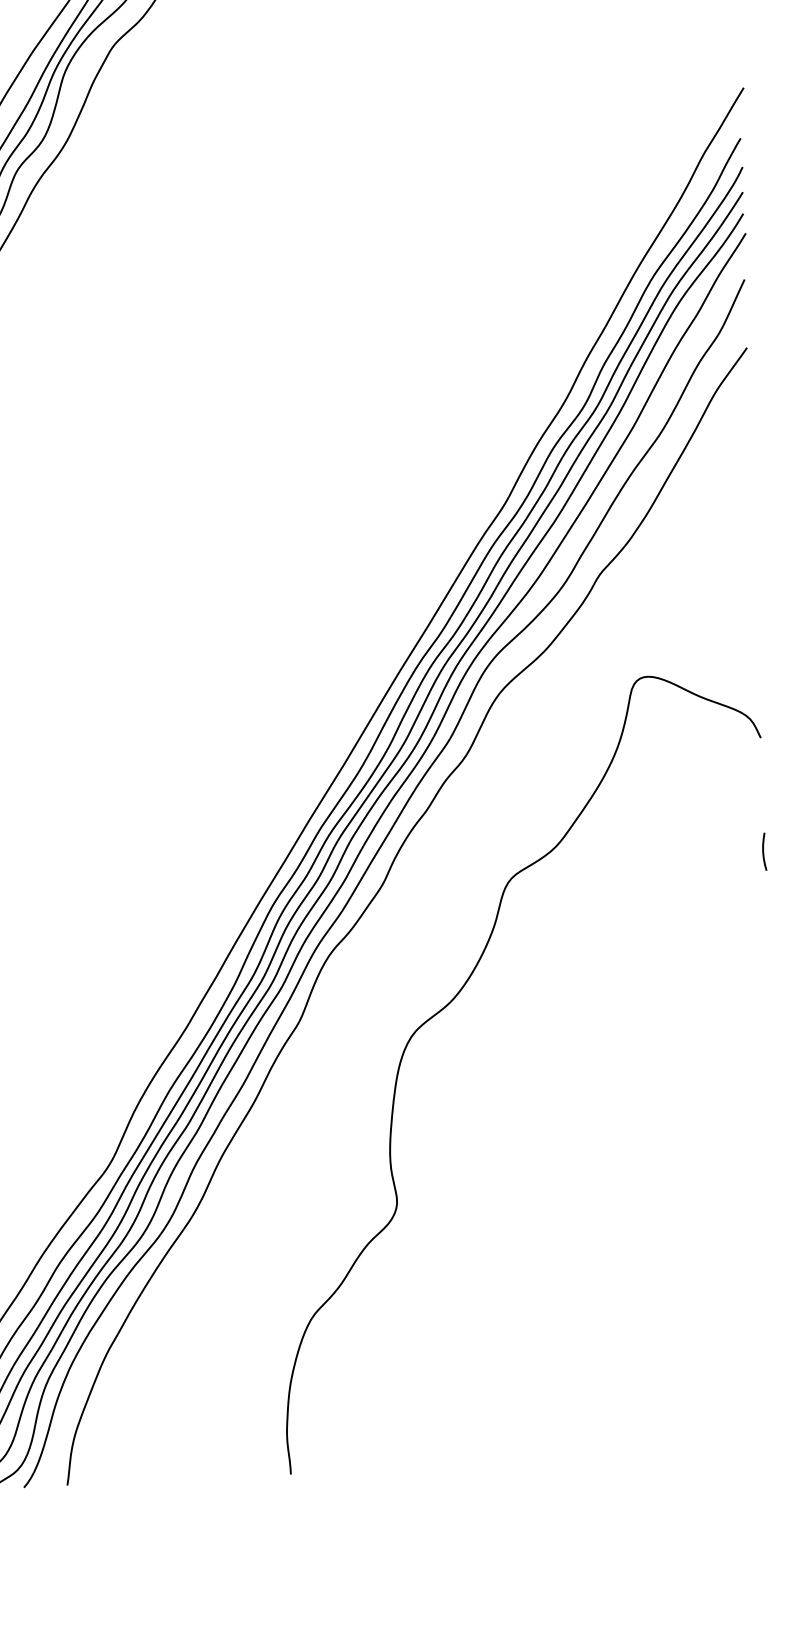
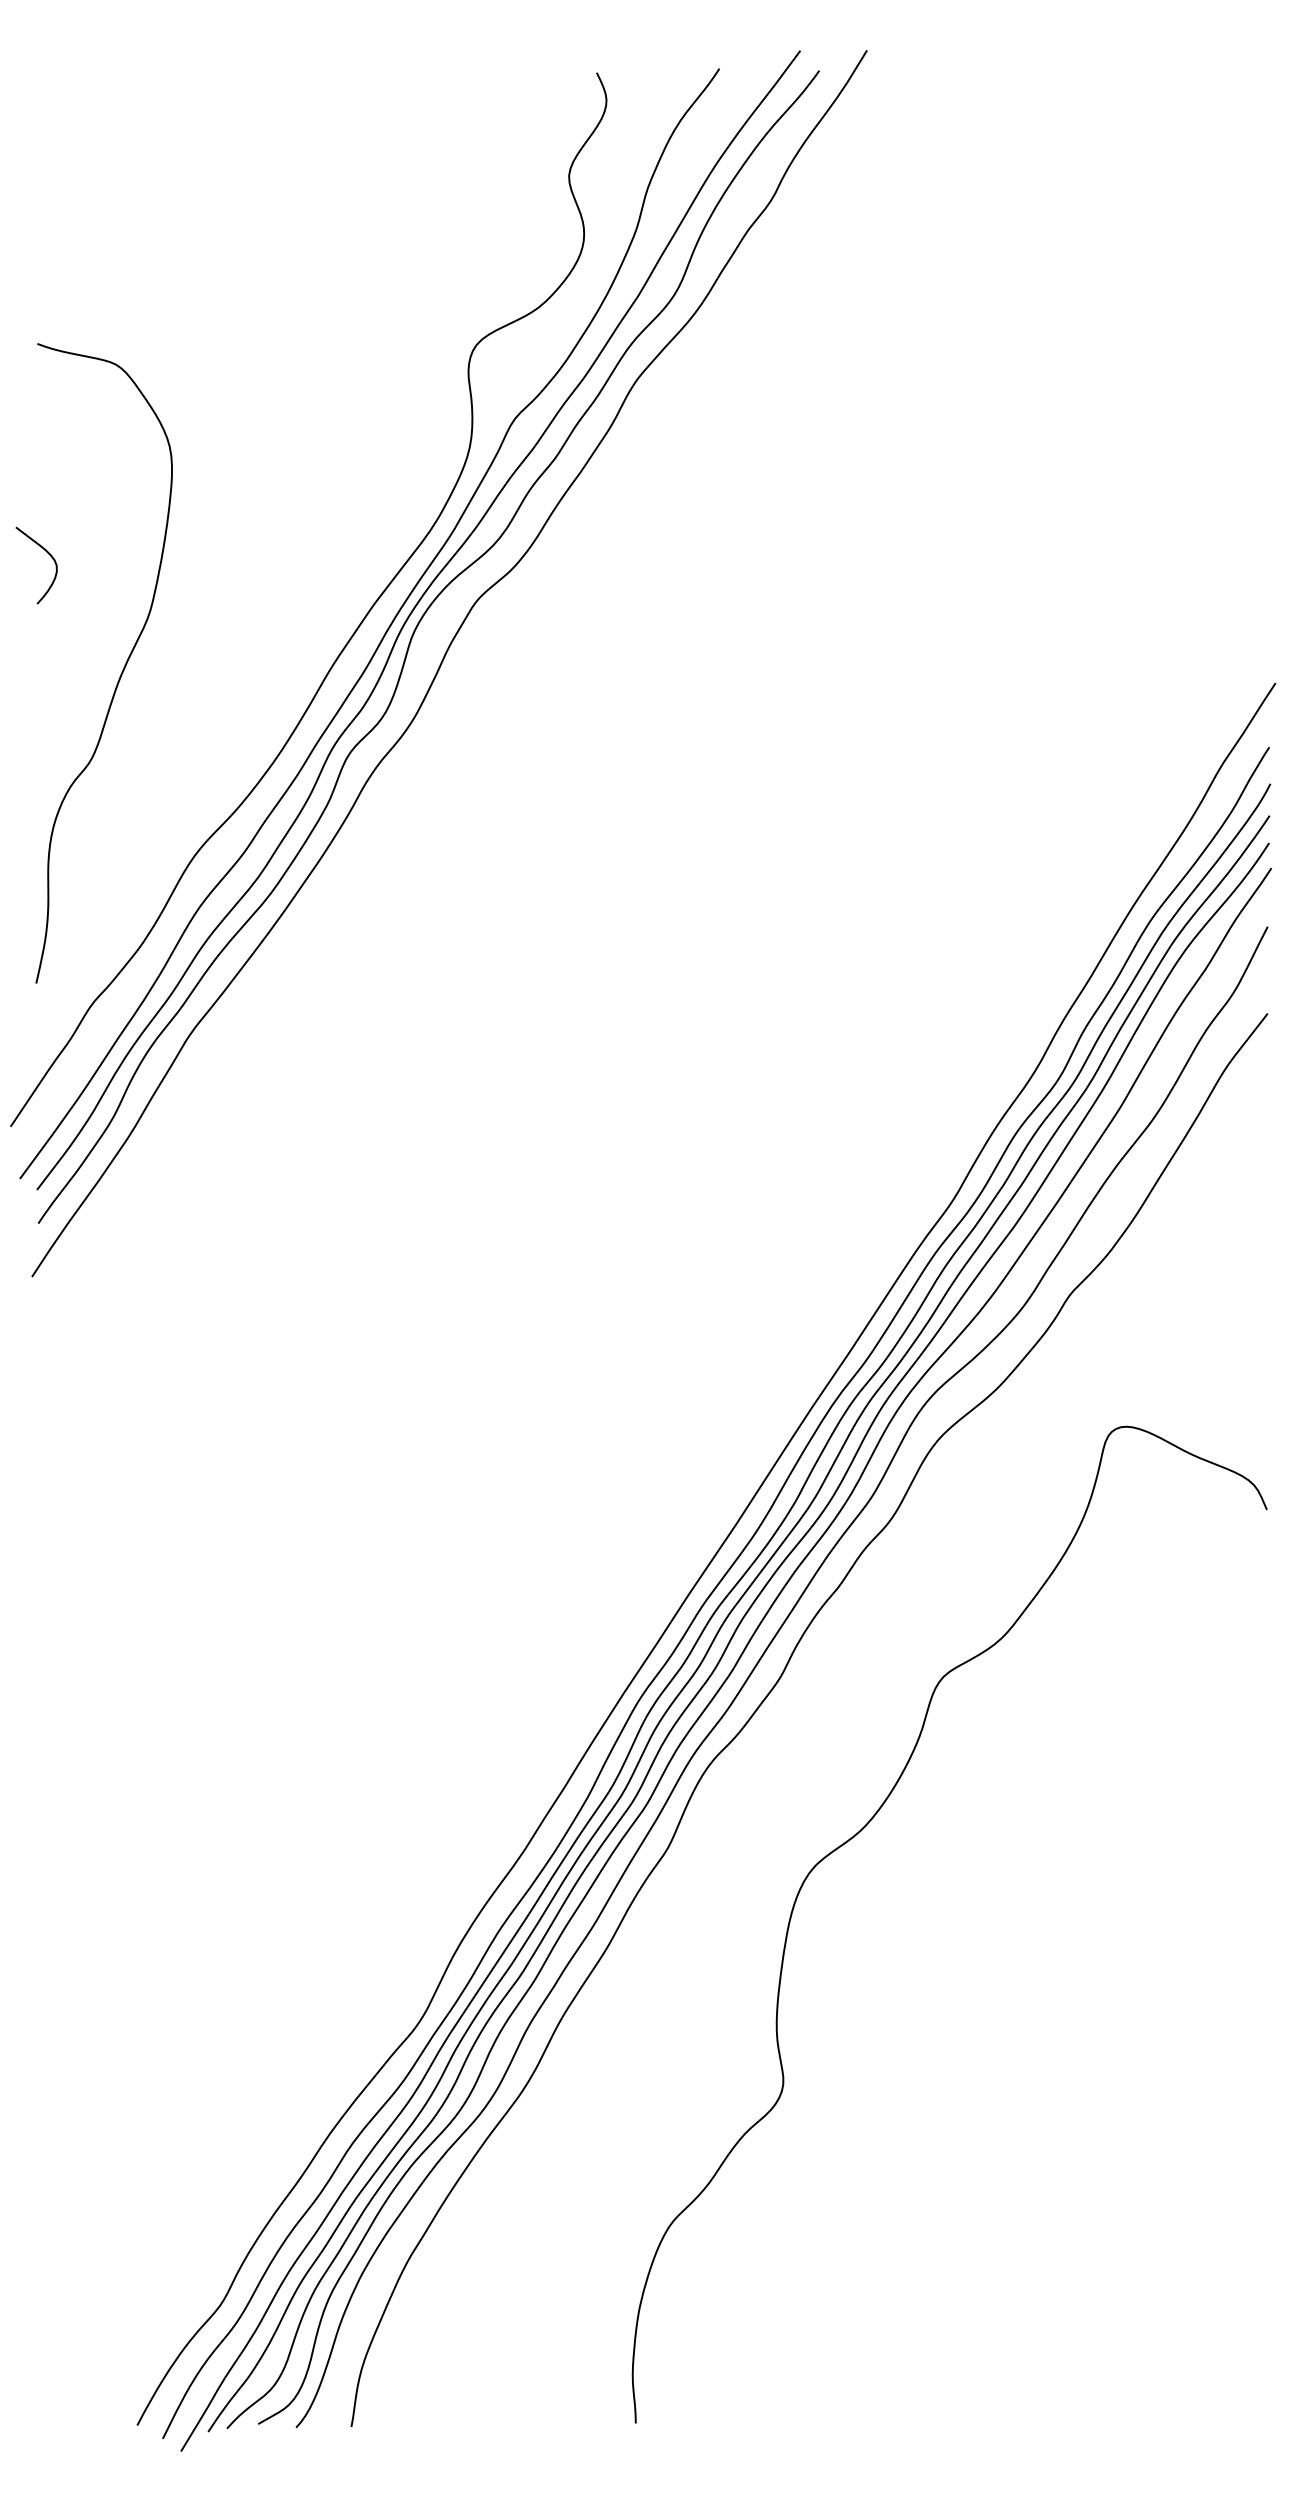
curve: (763, 851) -> (1265, 1654), removed

